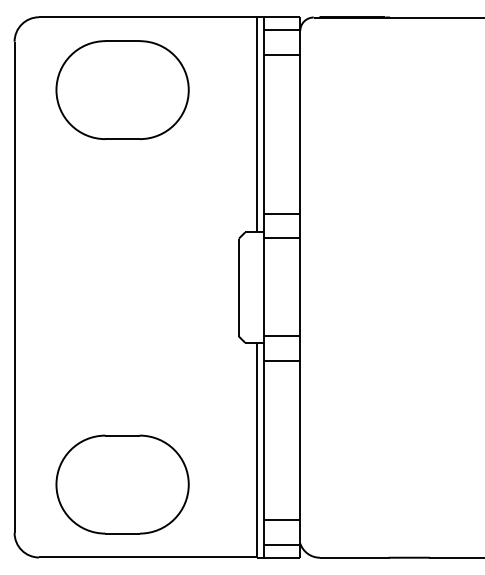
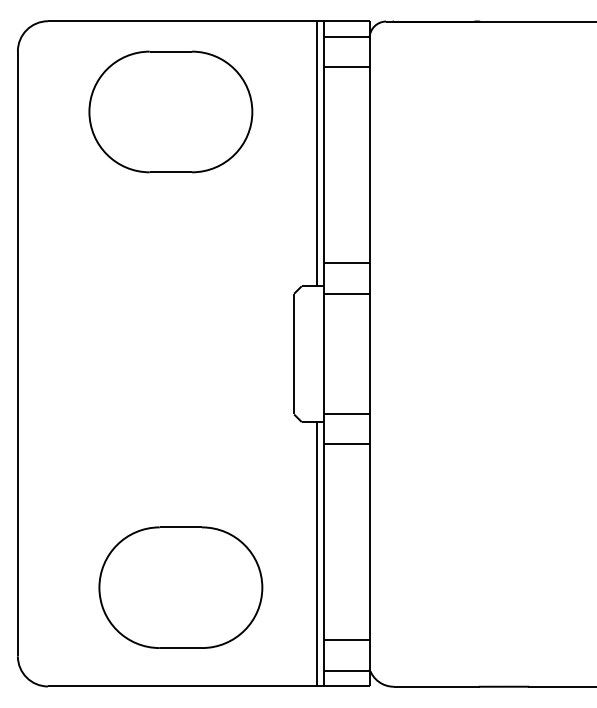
part: (122, 89) -> (170, 111), moved
part: (122, 484) -> (180, 587), moved

